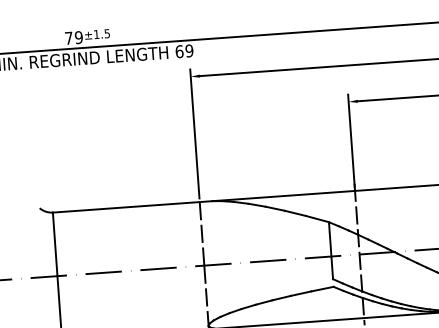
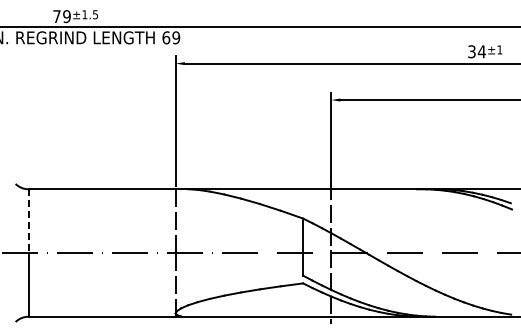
line: (55, 244) -> (28, 221), solid -> dashed

